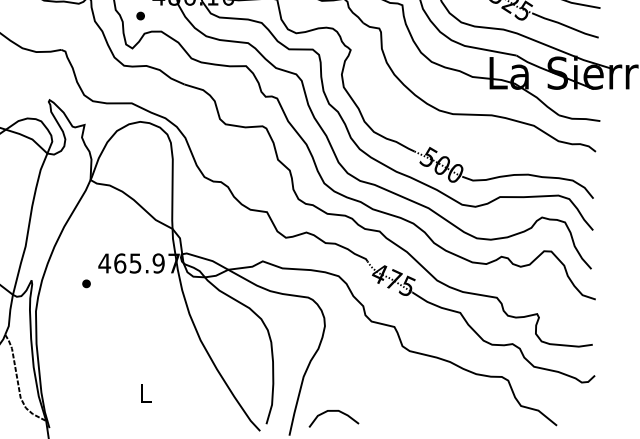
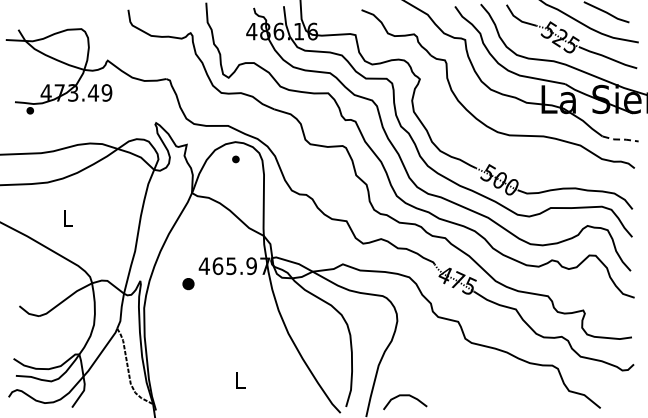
part: (140, 16) -> (235, 159), moved
line: (579, 118) -> (620, 139), solid -> dashed
part: (86, 283) -> (188, 283), size x1.6

